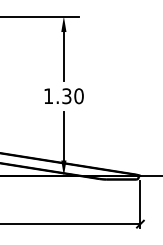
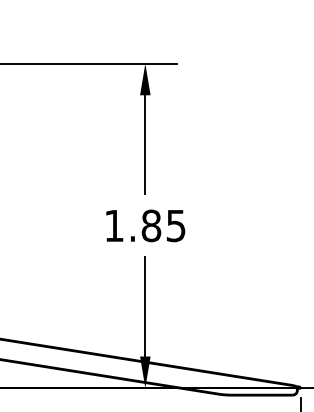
text: (72, 96) -> (162, 226), 1.30 -> 1.85

